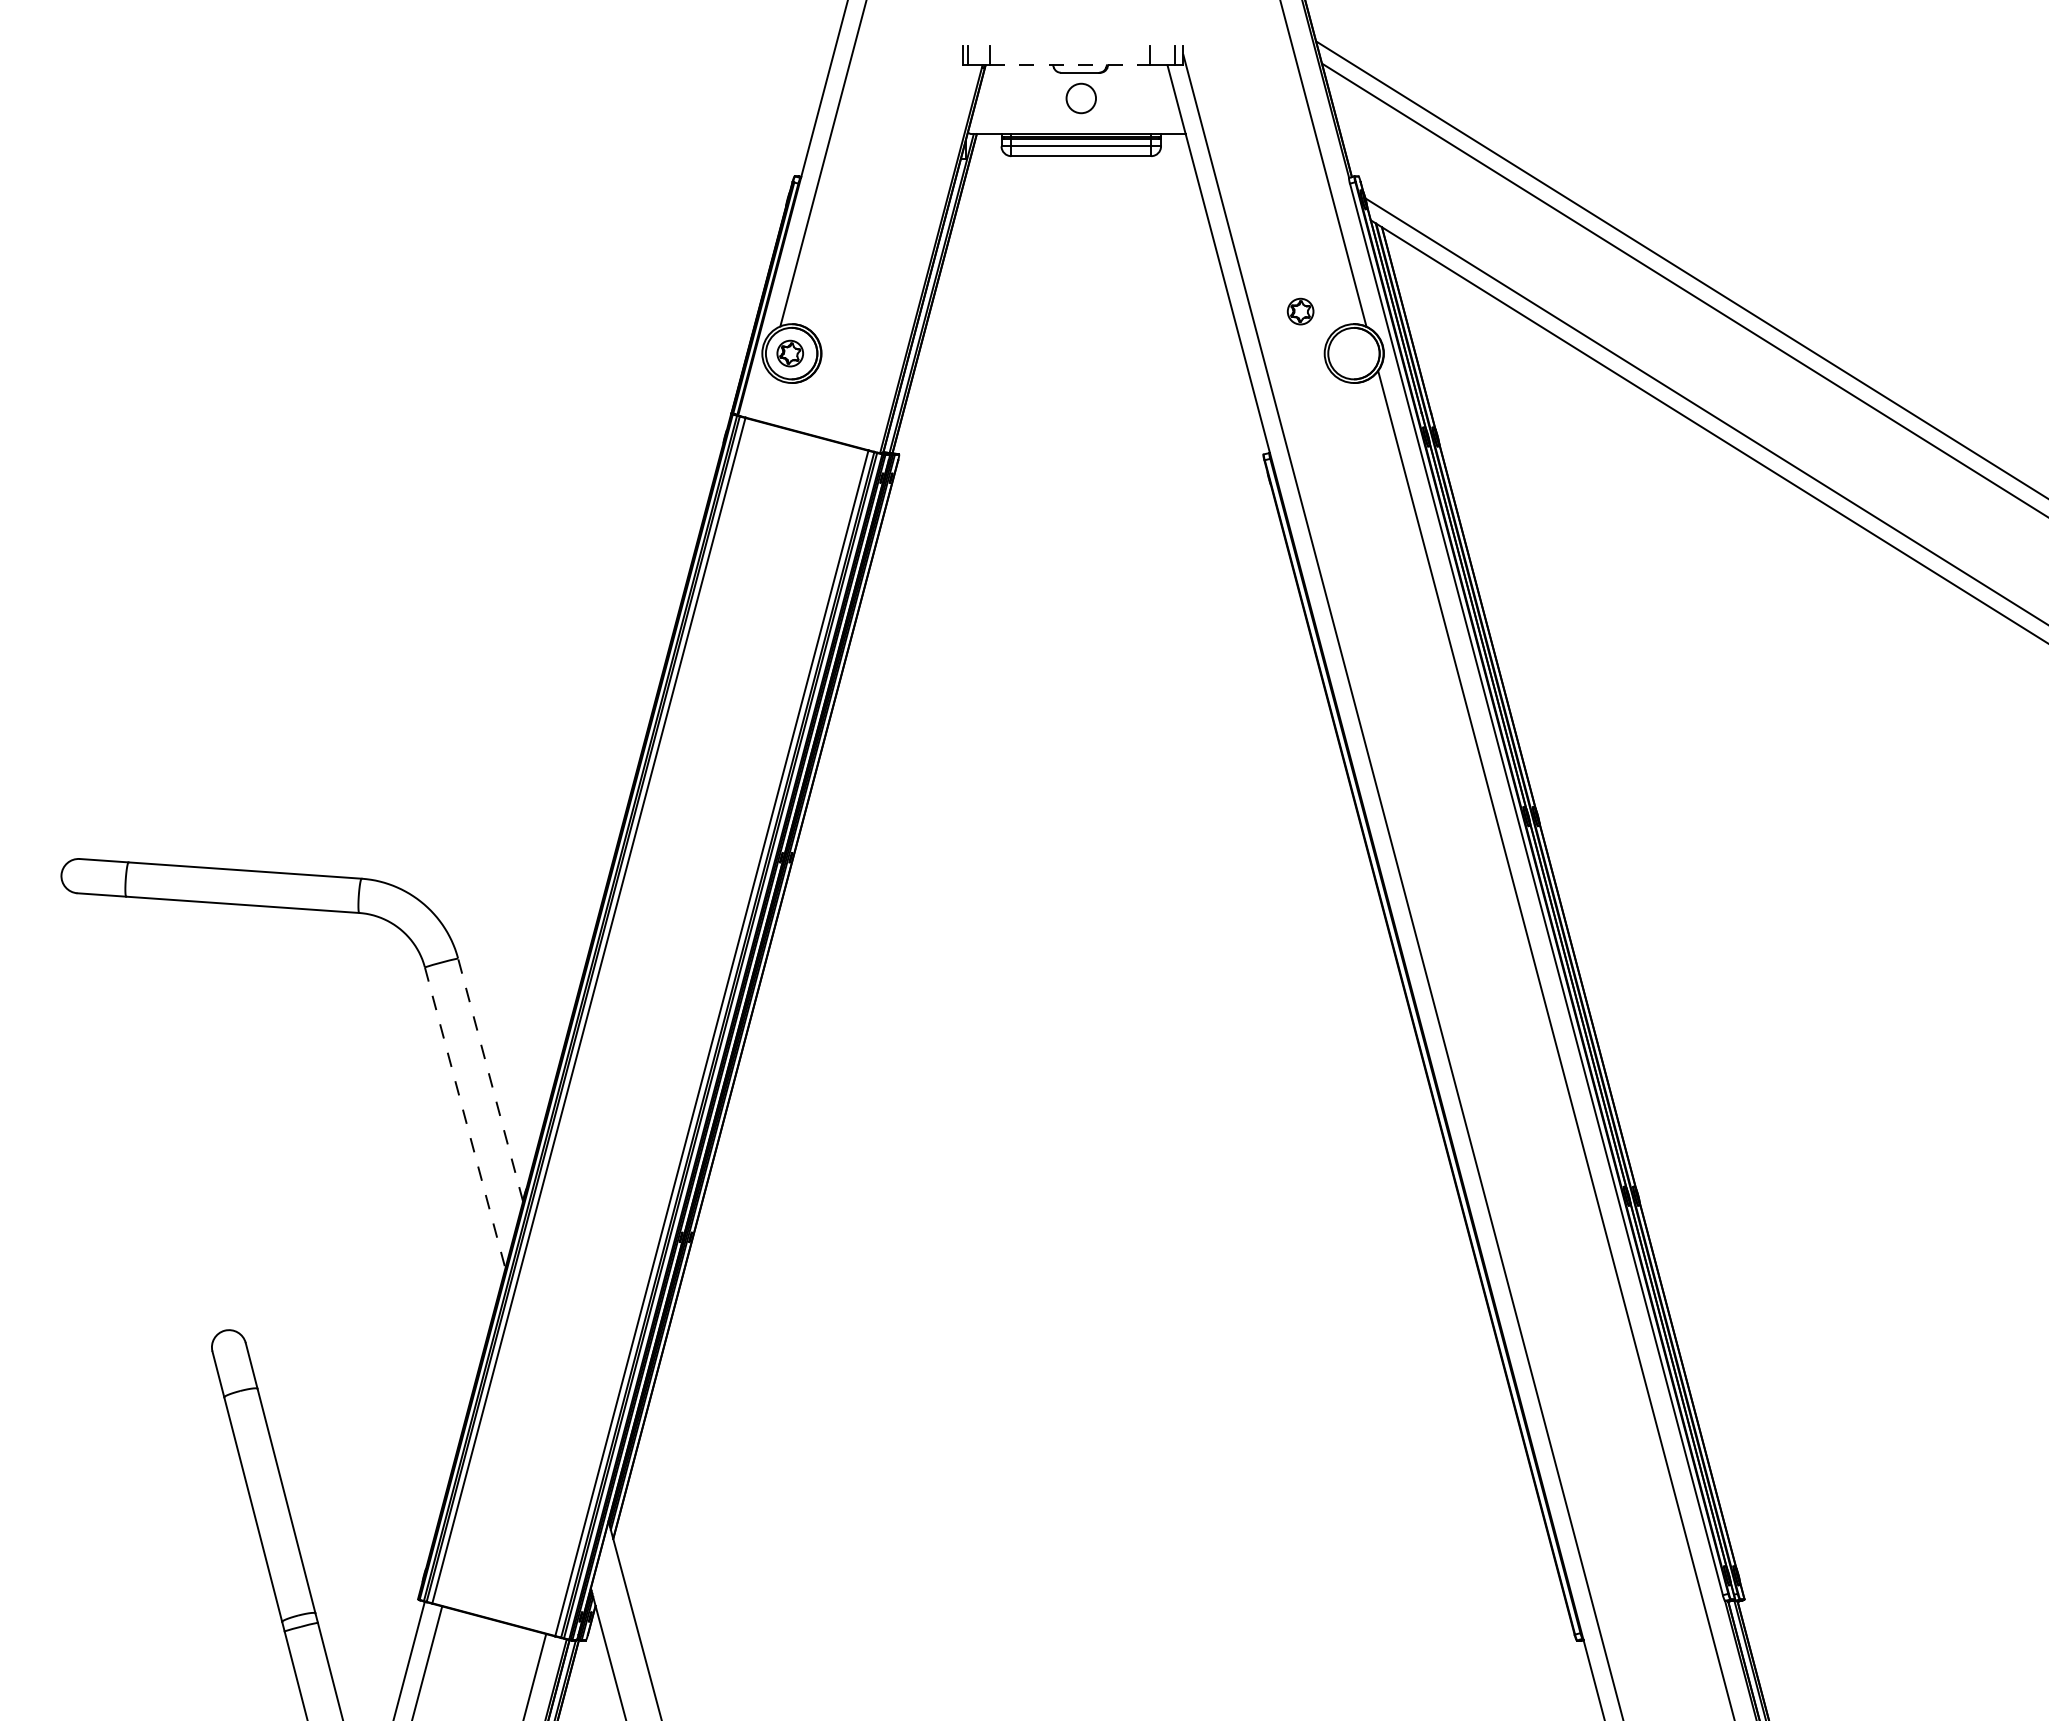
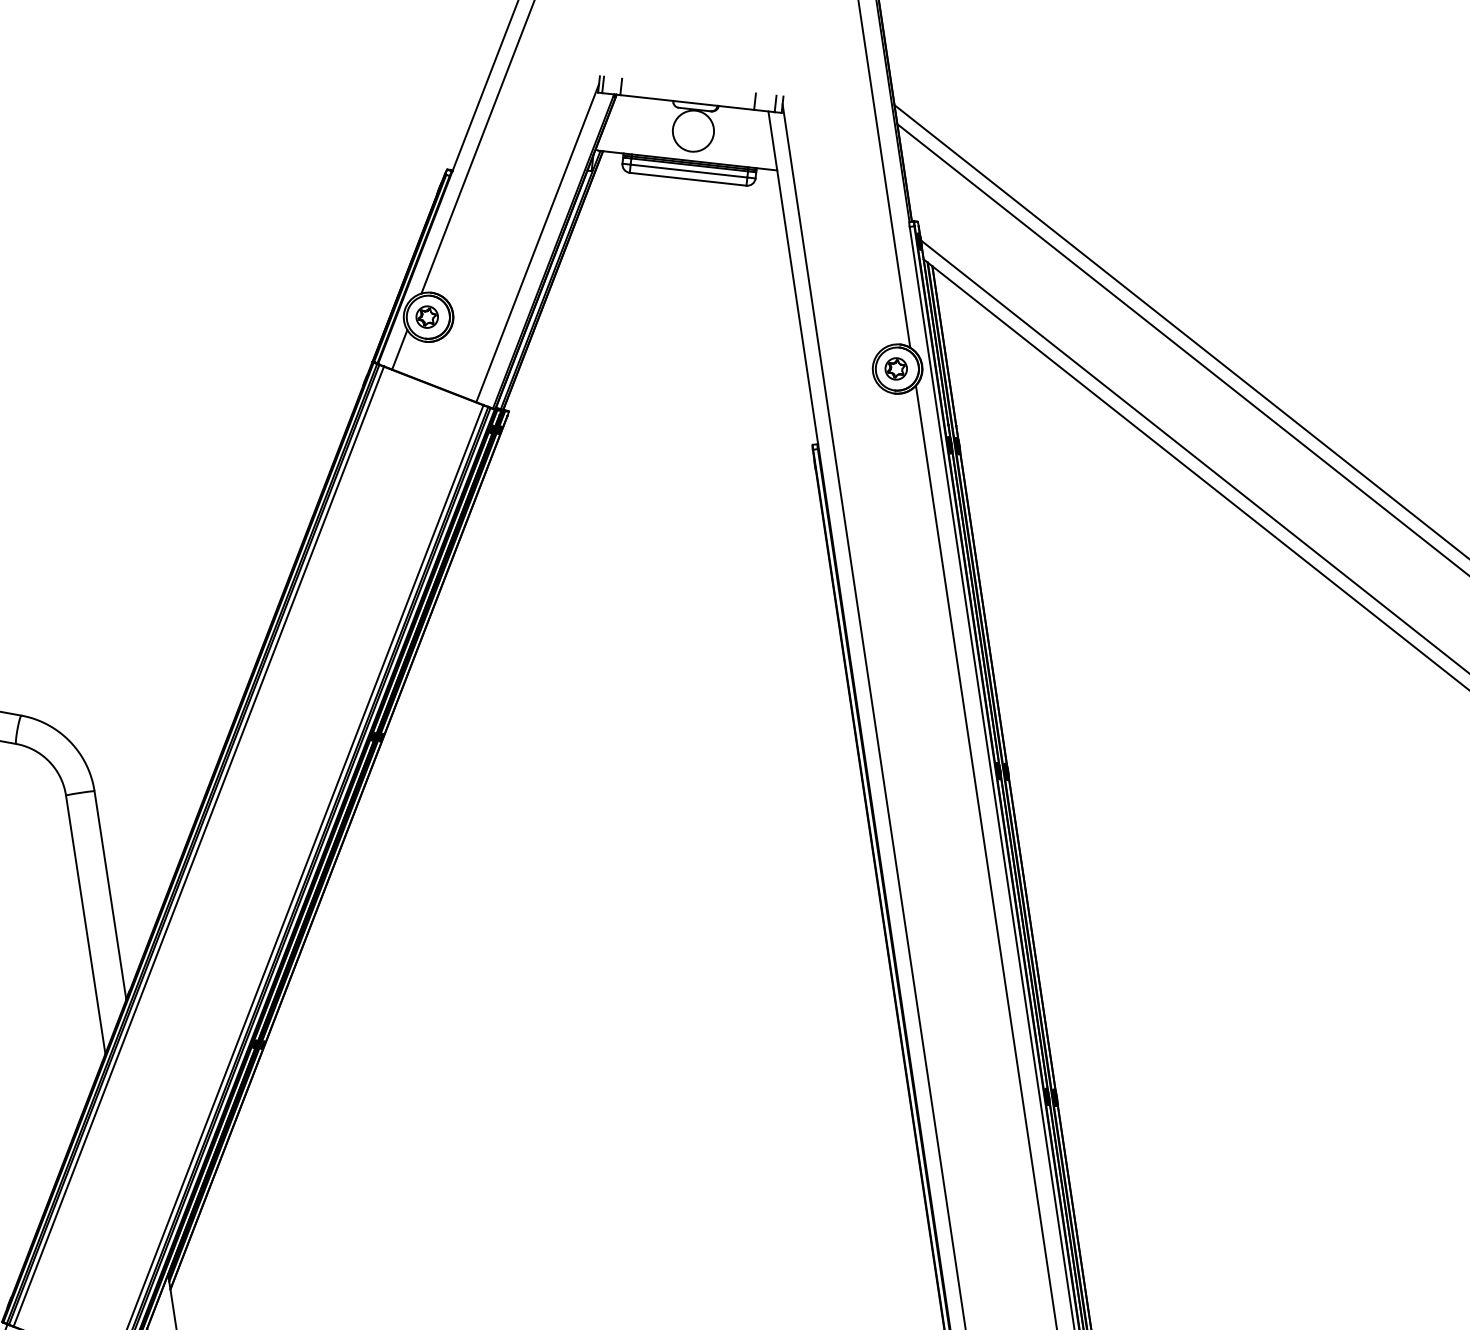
line: (1070, 65) -> (687, 102), dashed -> solid
circle: (1080, 98) -> (692, 131), size x1.67
line: (911, 251) -> (537, 243), added
part: (1300, 311) -> (896, 368), moved
line: (761, 395) -> (399, 349), added
line: (490, 1079) -> (110, 894), dashed -> solid
line: (465, 1117) -> (86, 924), dashed -> solid

